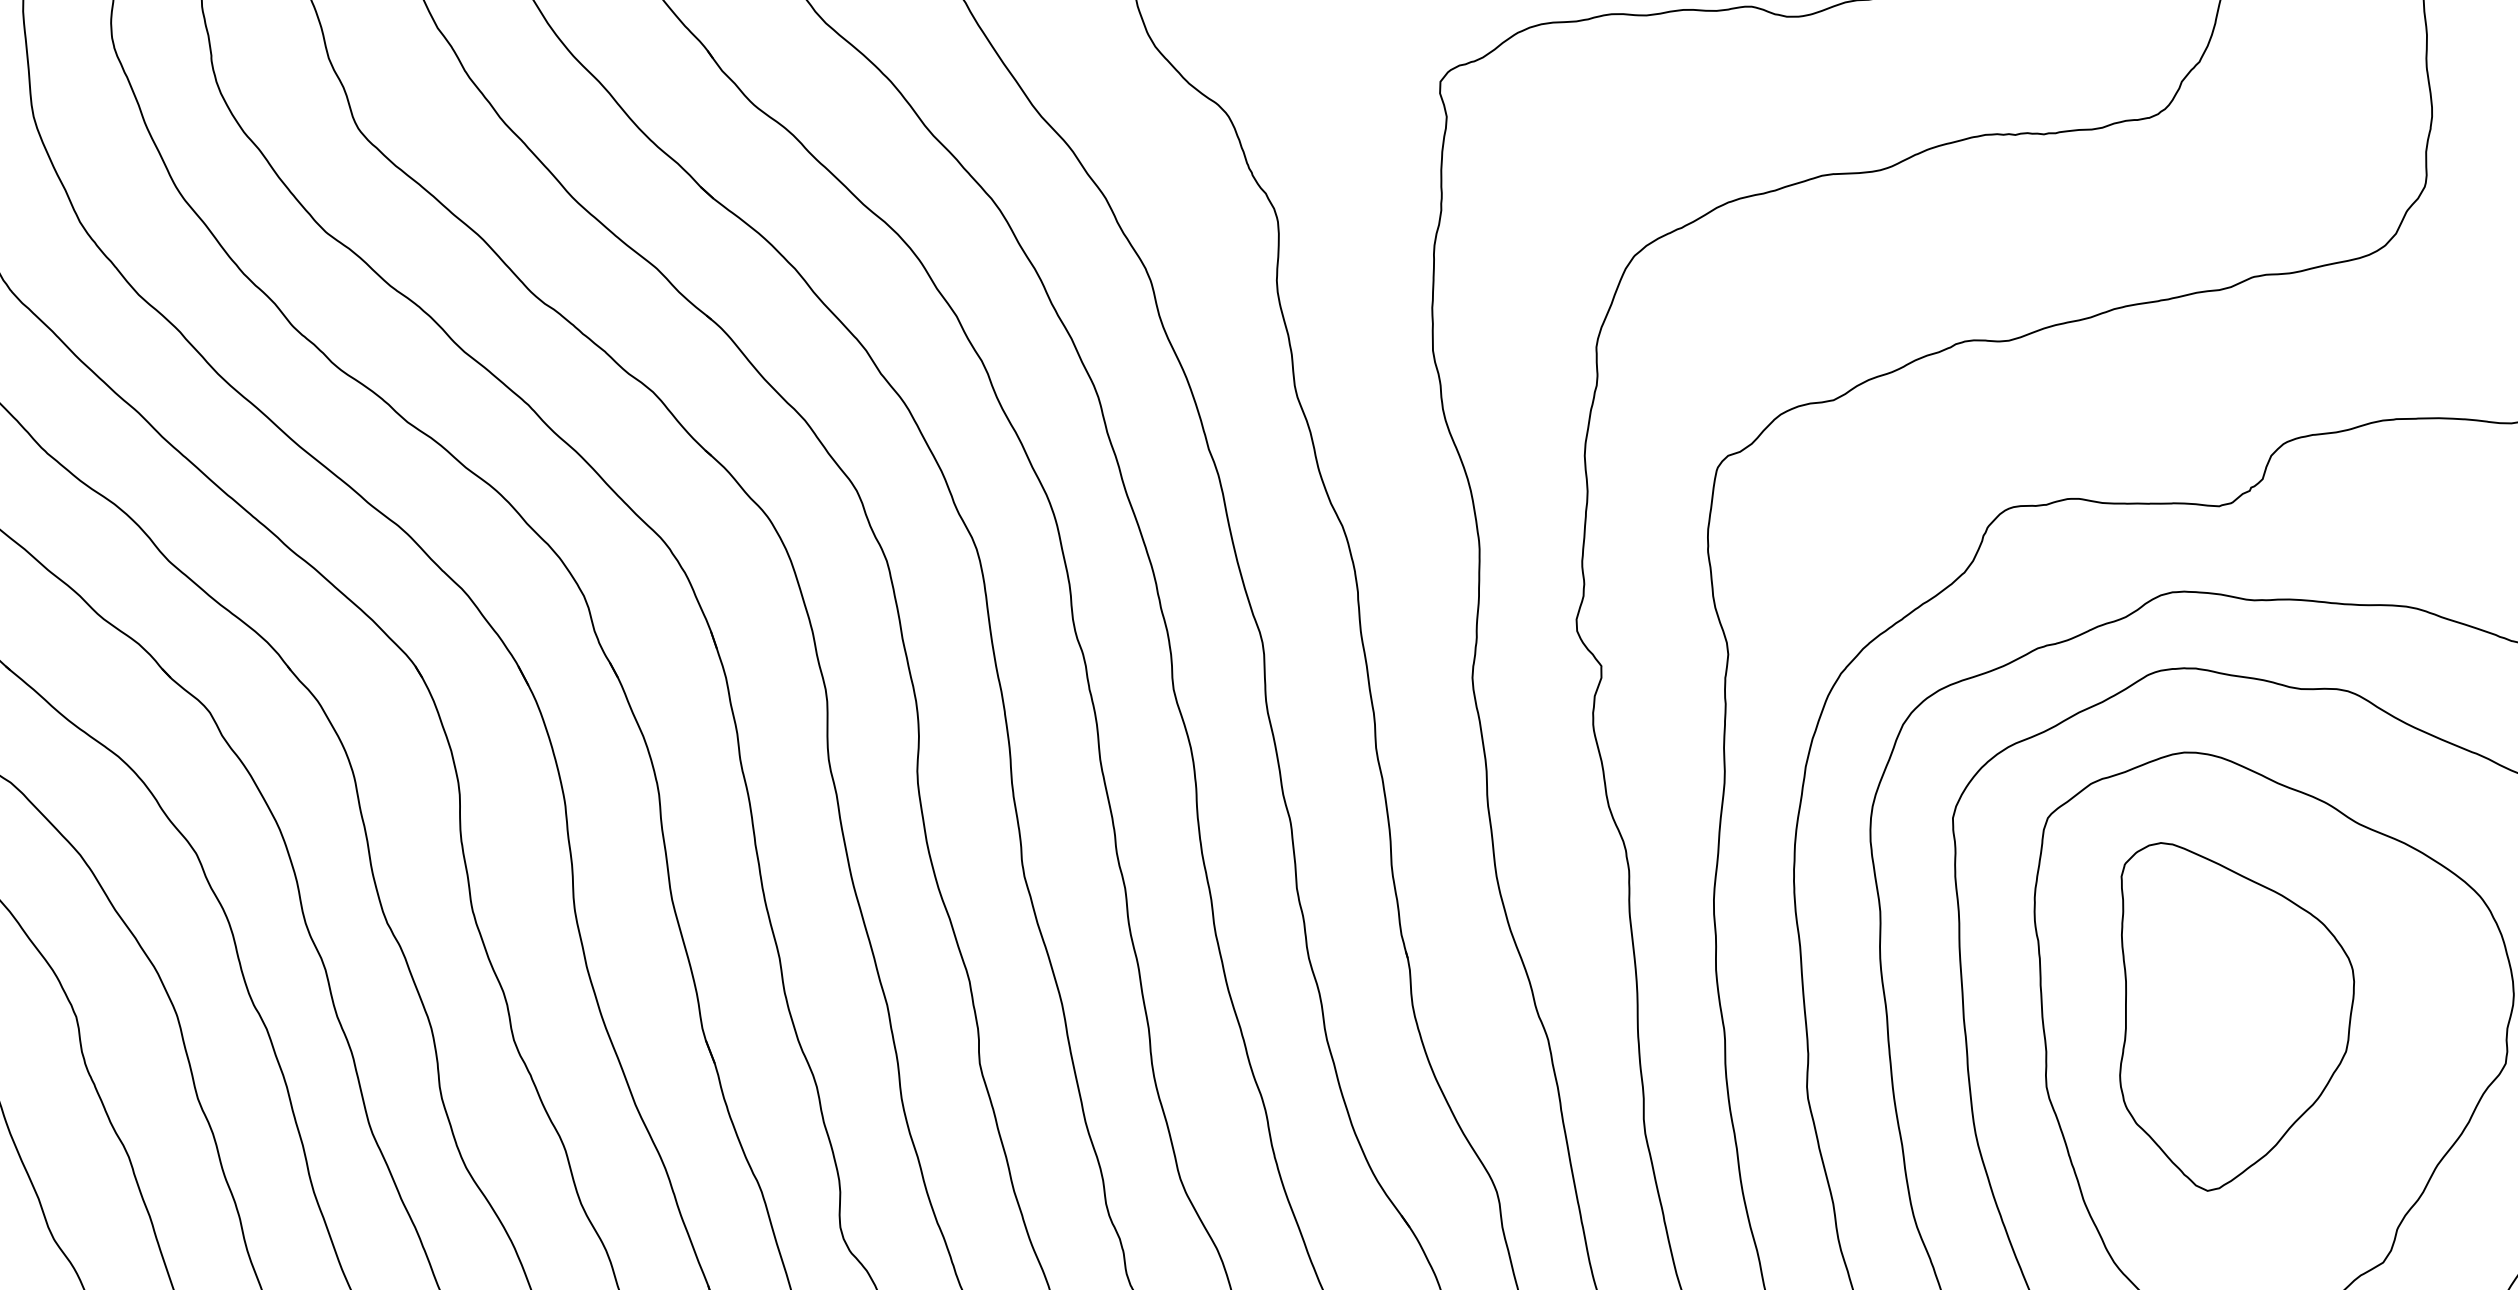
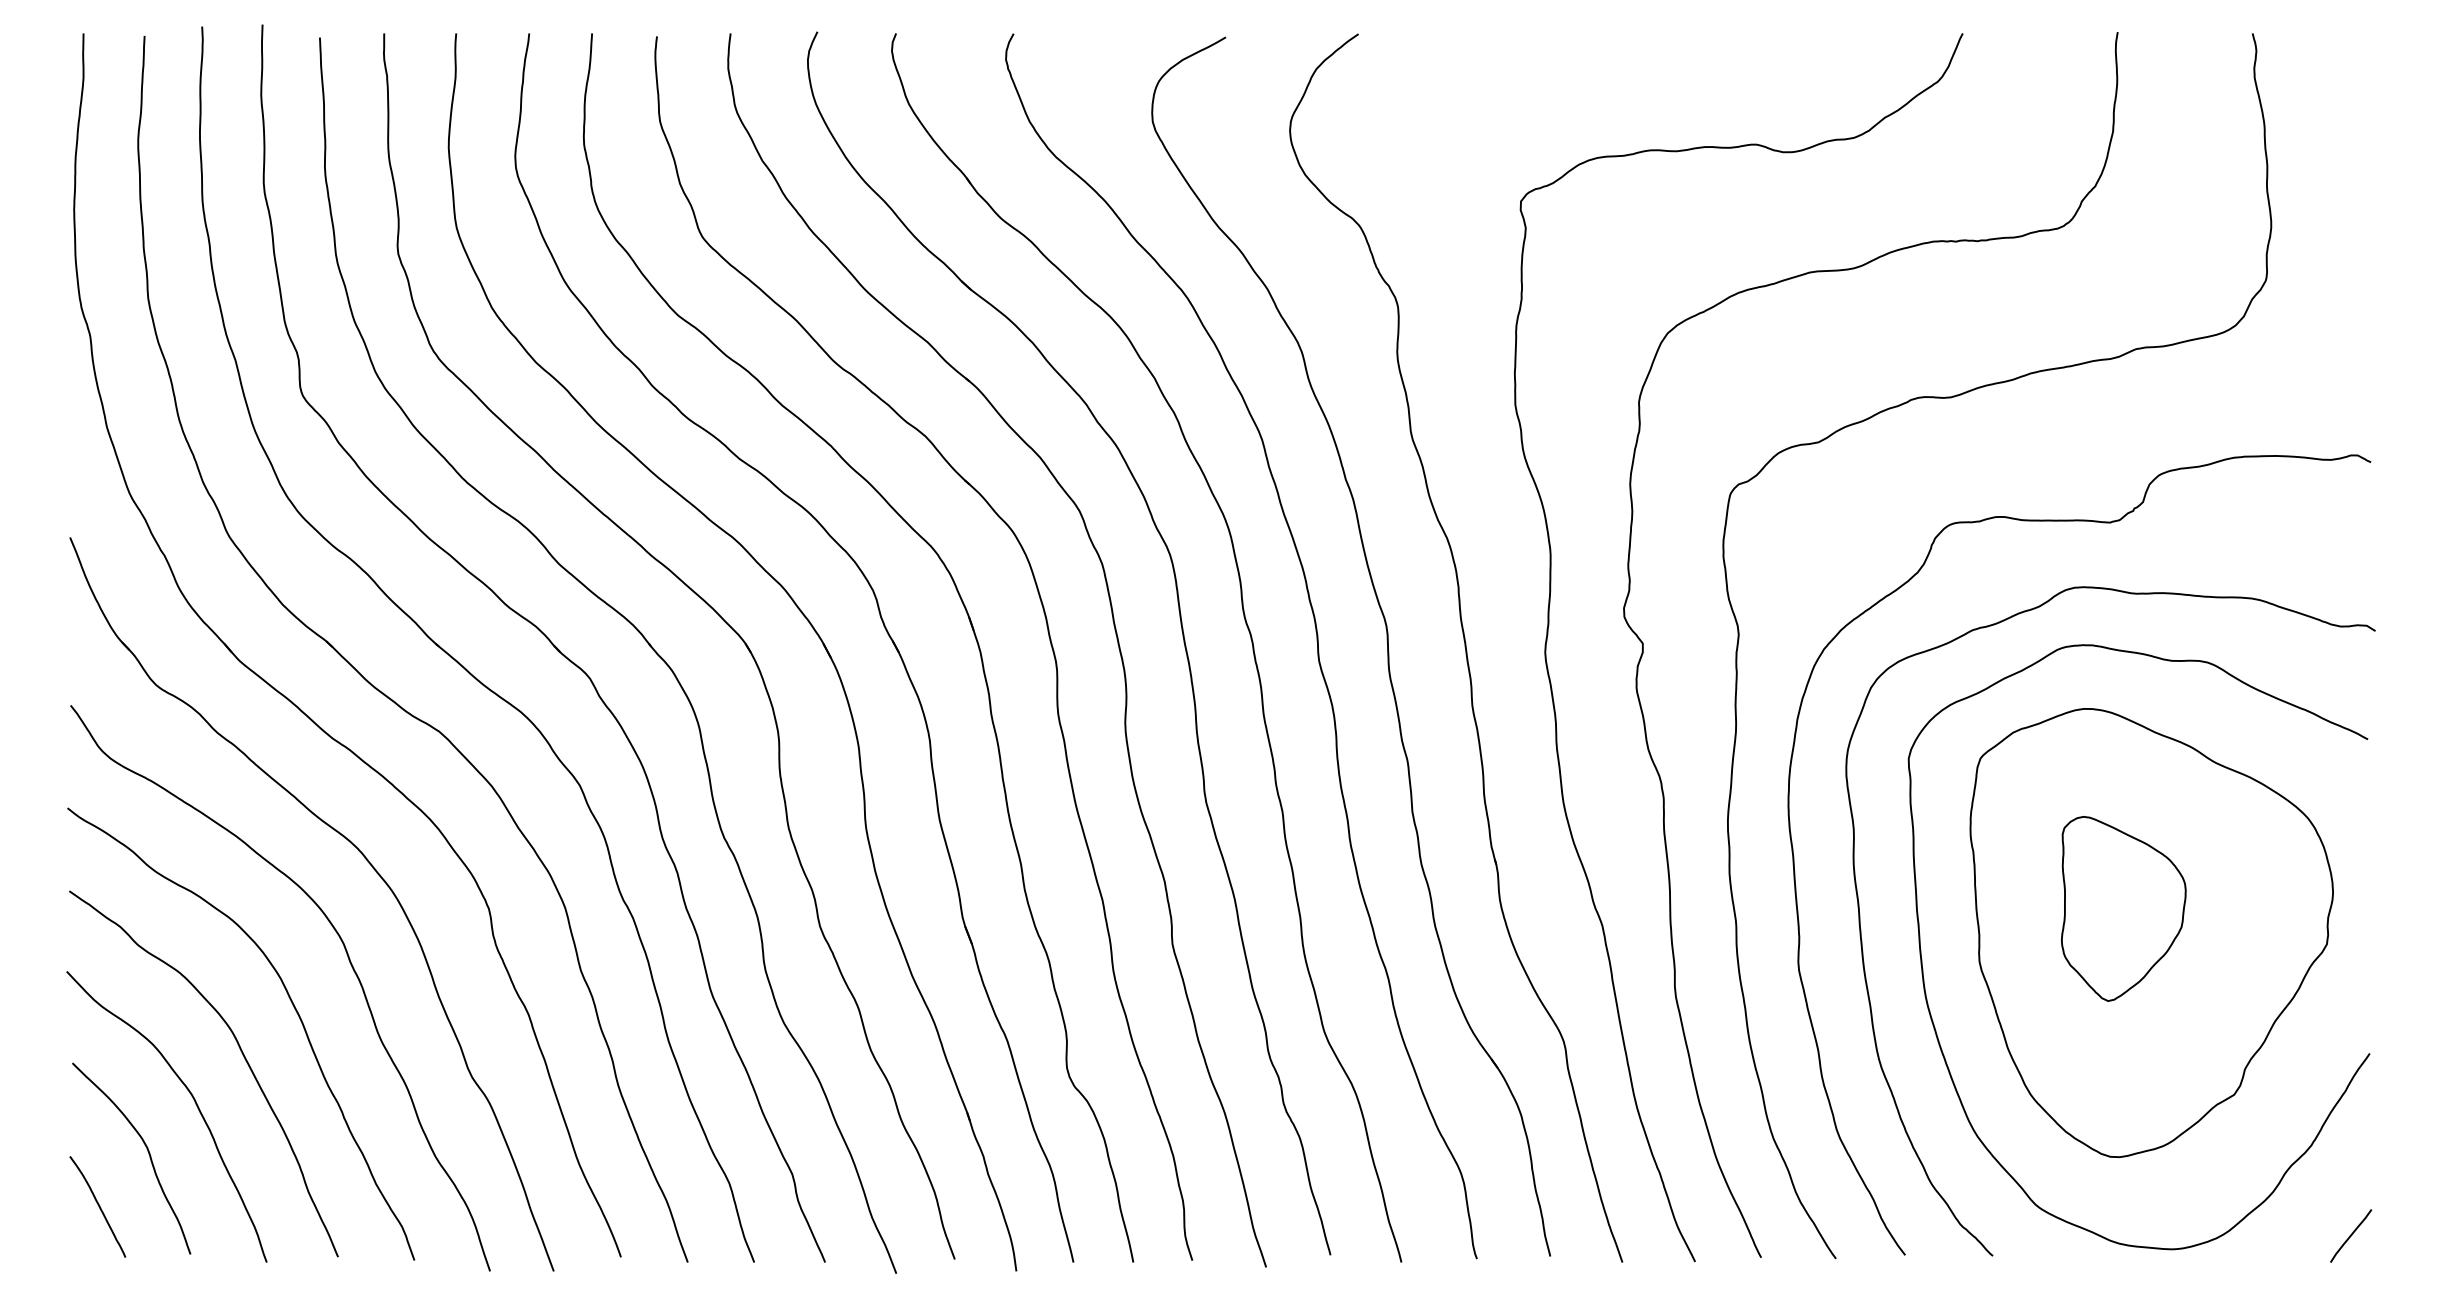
part: (2236, 1016) -> (2123, 908), size x0.7

